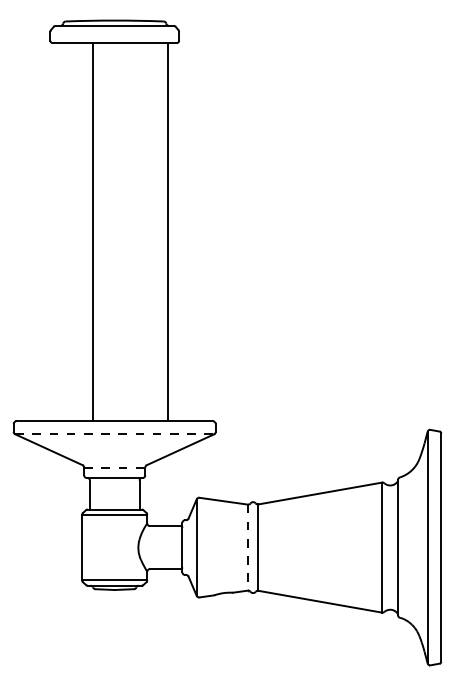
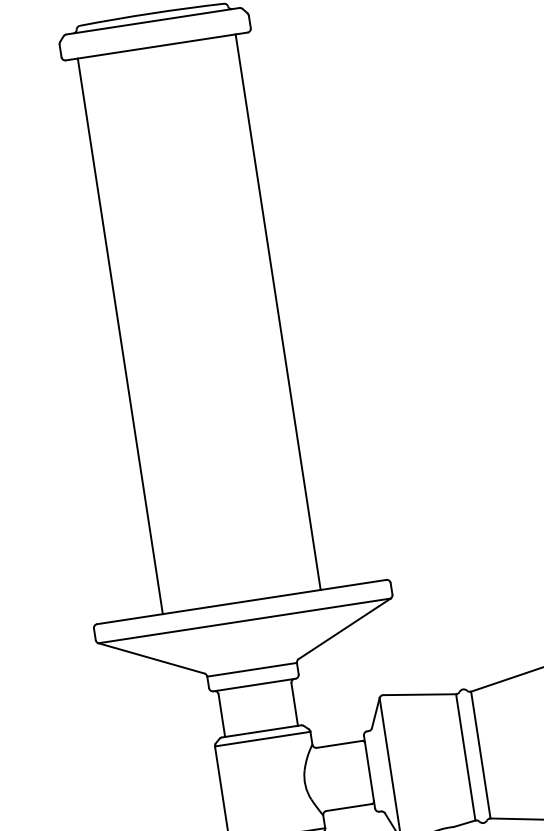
line: (93, 232) -> (121, 336), moved
line: (114, 434) -> (244, 621), dashed -> solid
line: (114, 467) -> (251, 669), dashed -> solid
line: (248, 547) -> (466, 757), dashed -> solid

